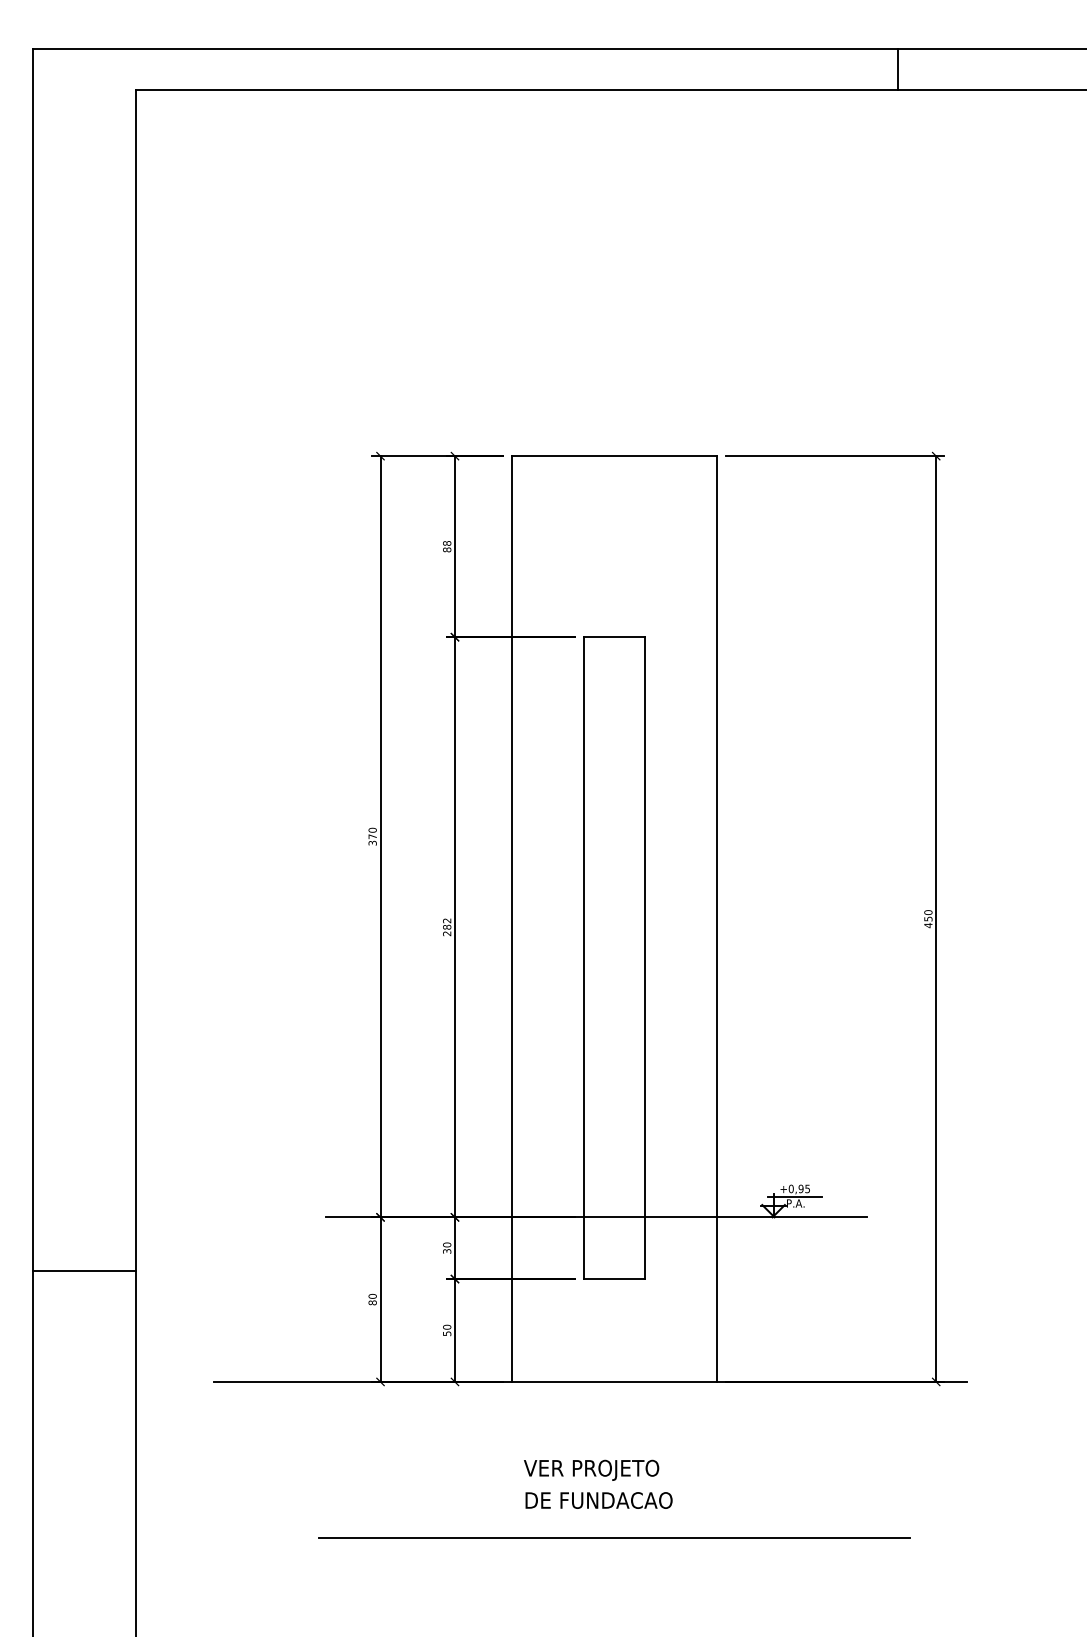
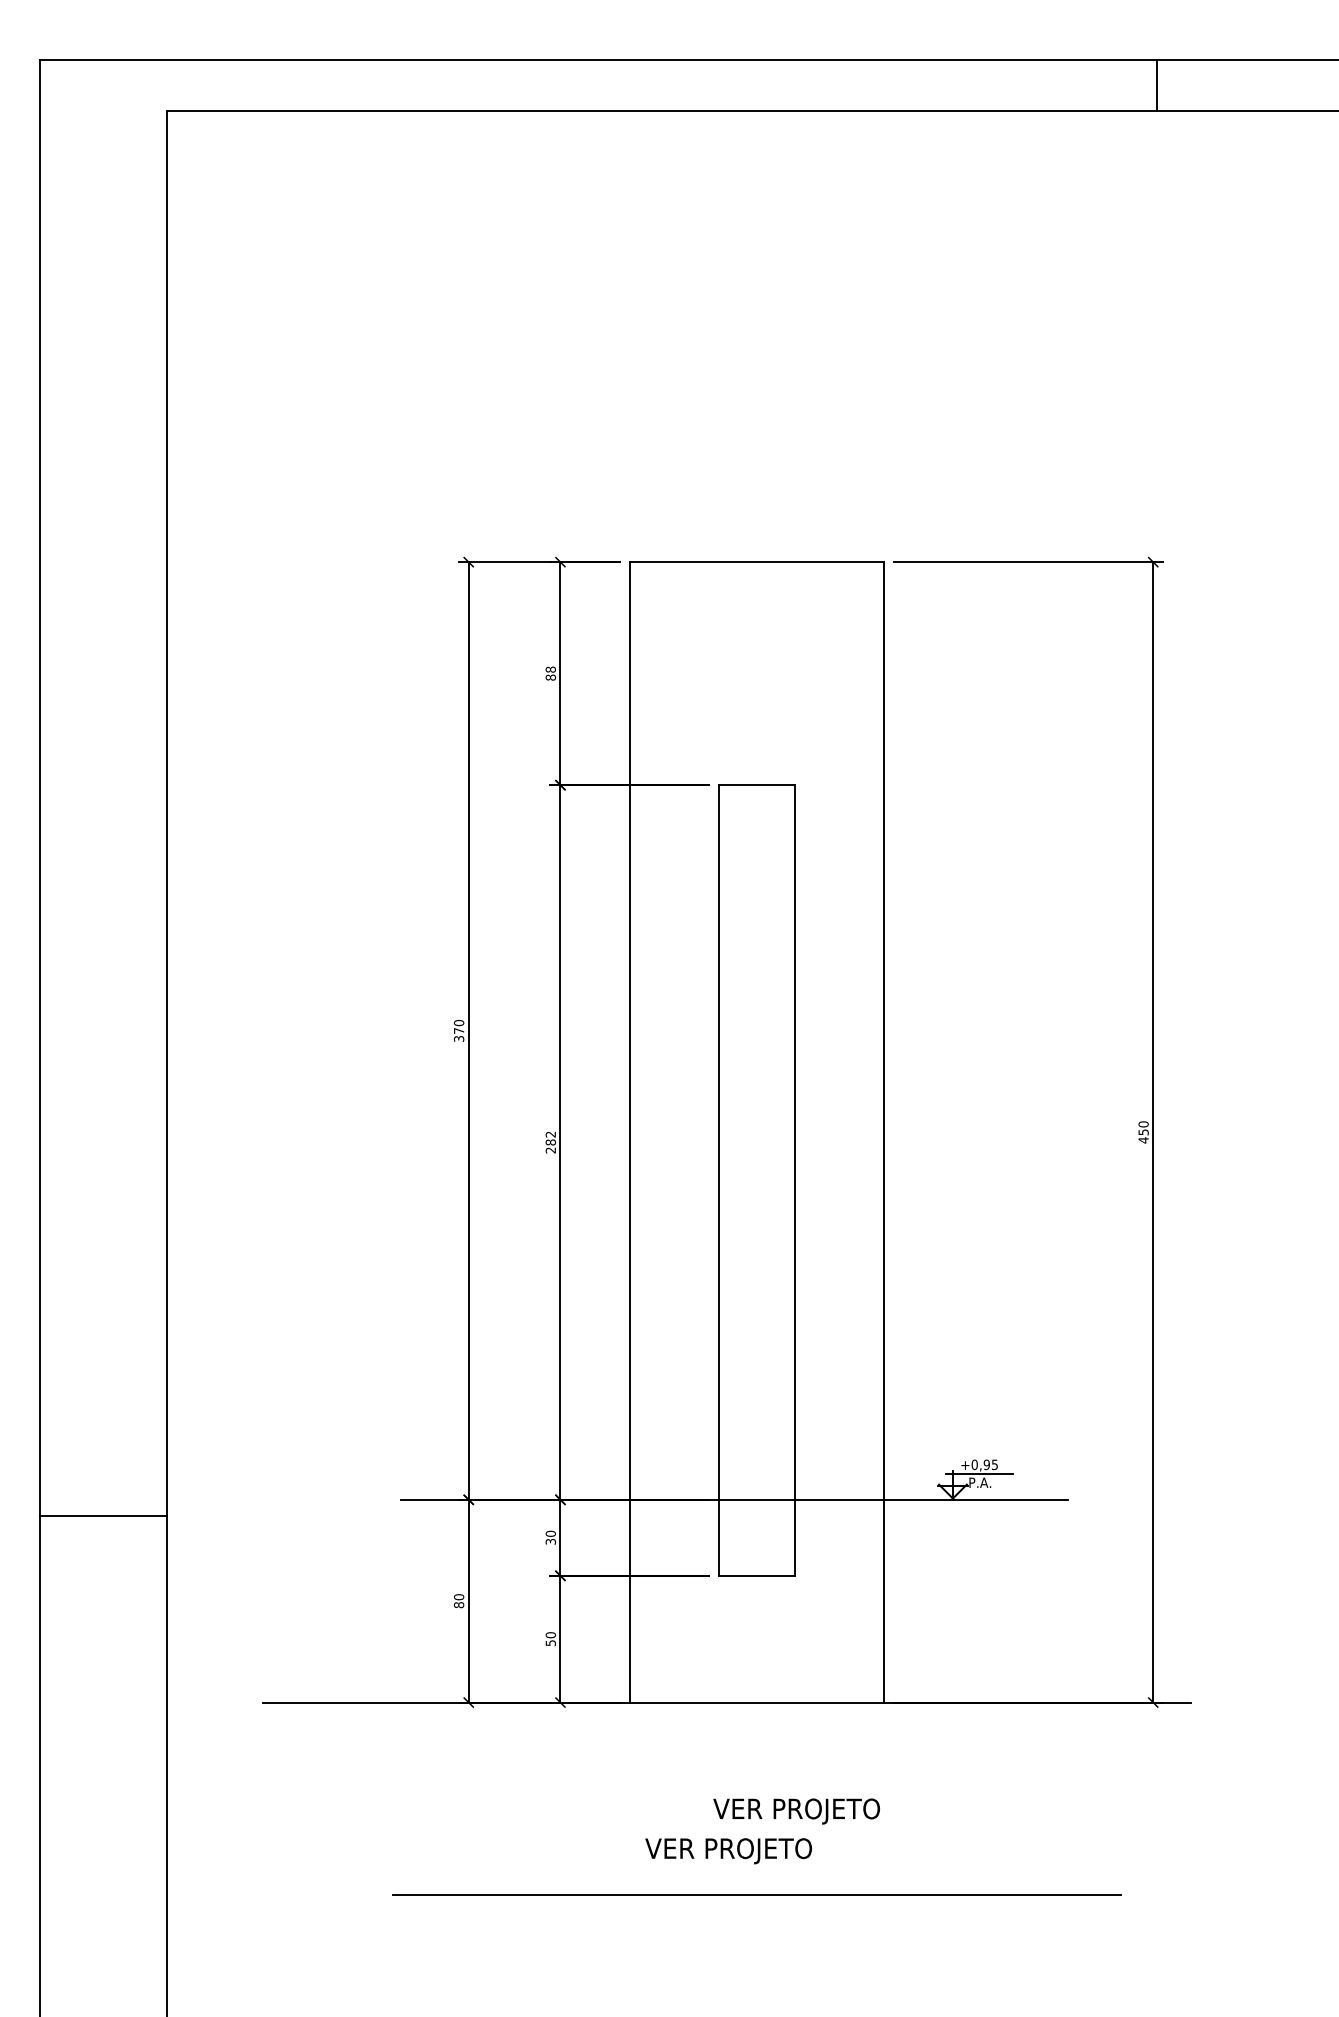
line: (898, 69) -> (1156, 85), moved
line: (84, 1270) -> (103, 1515), moved
text: (591, 1470) -> (796, 1811), moved
text: (597, 1502) -> (736, 1851), DE FUNDACAO -> VER PROJETO

